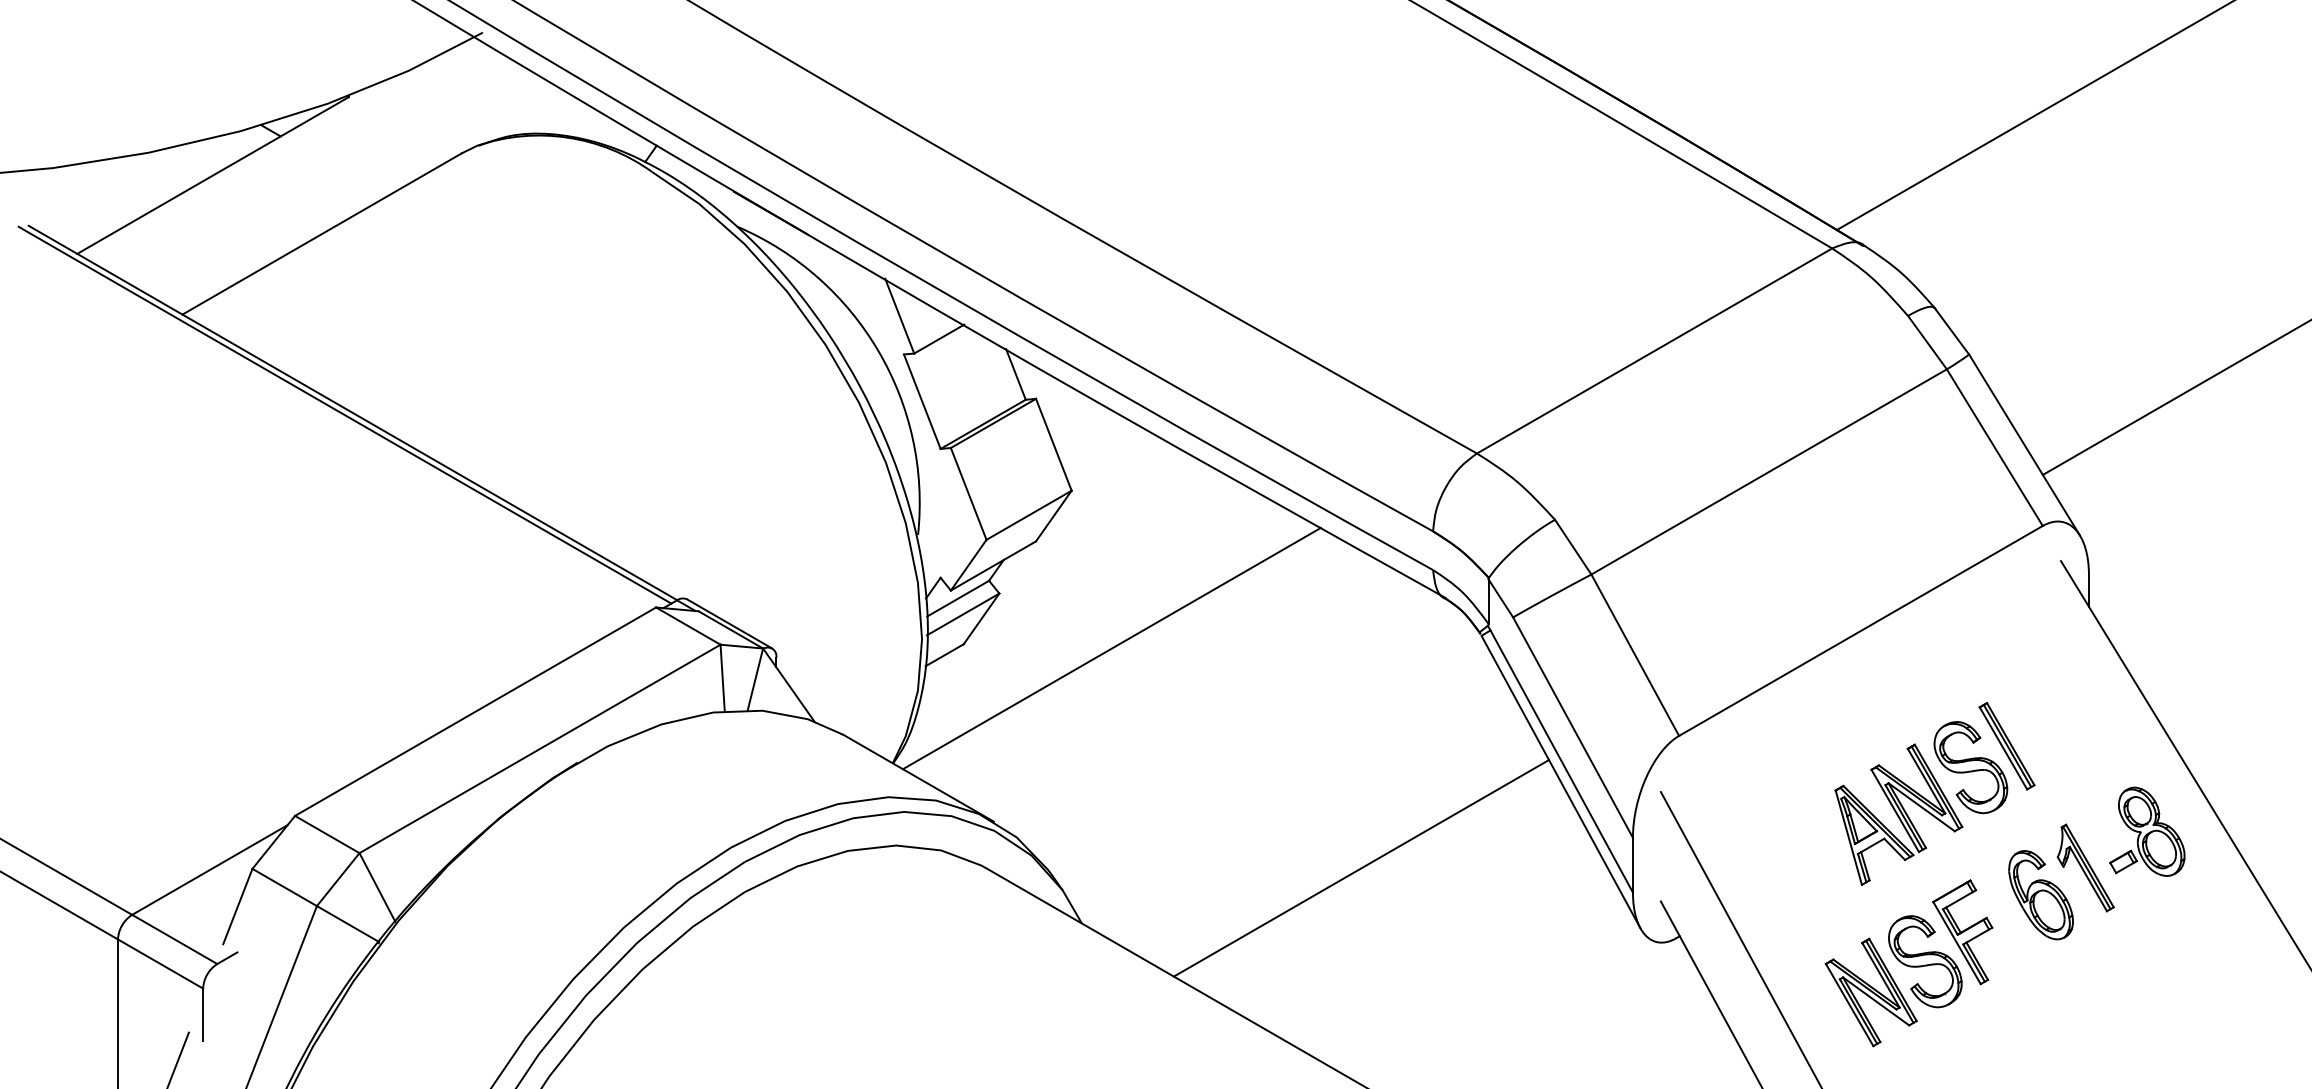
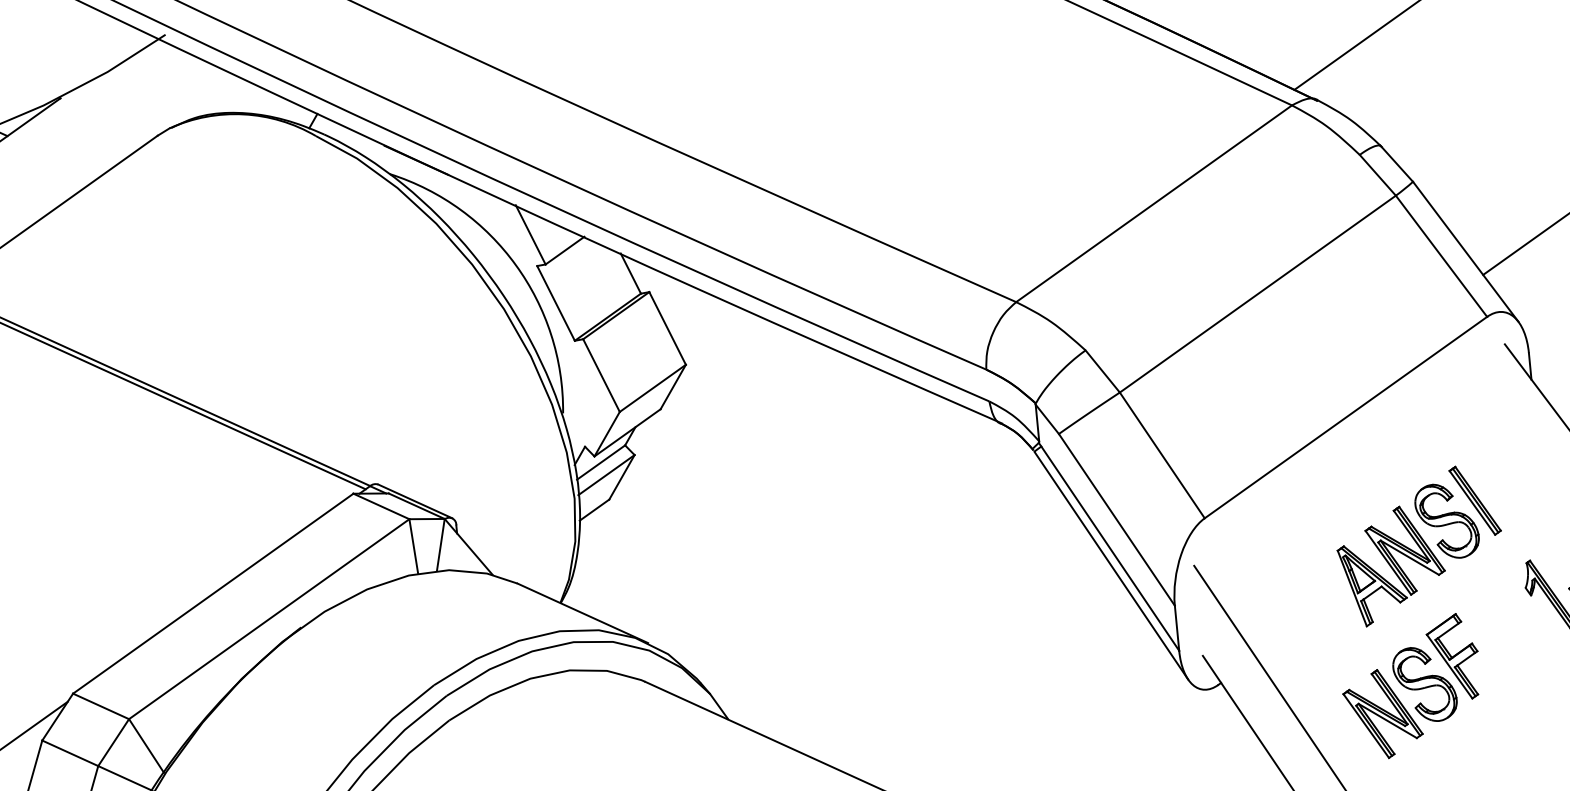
line: (1111, 648) -> (731, 491), removed
line: (1361, 868) -> (954, 652), removed
part: (2040, 895) -> (1514, 620), removed

